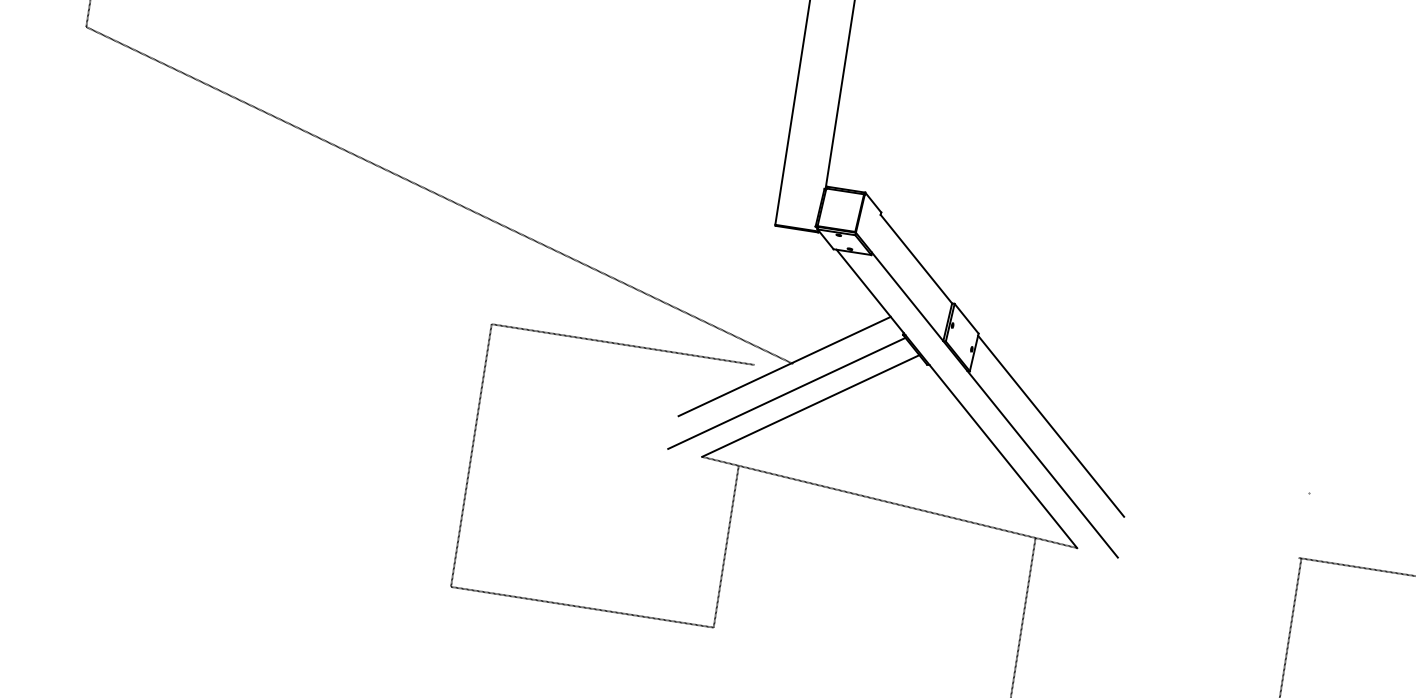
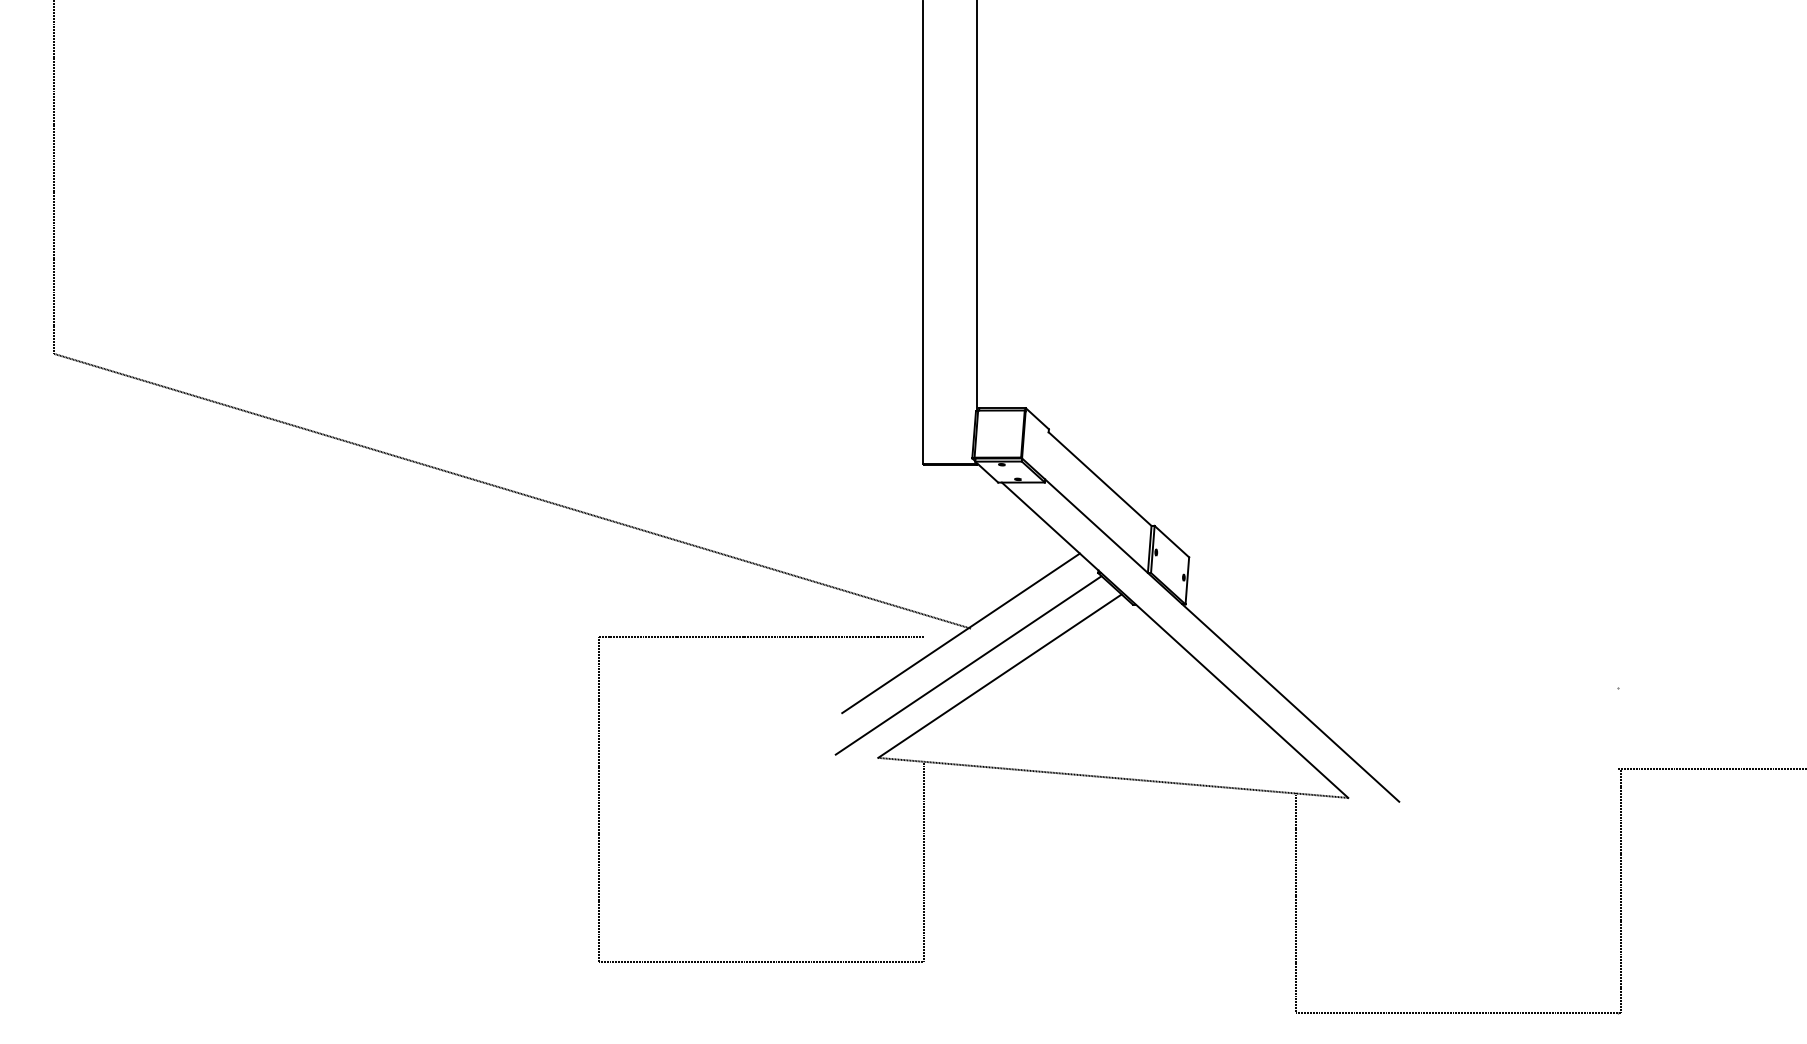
line: (1050, 426) -> (1293, 655), removed

